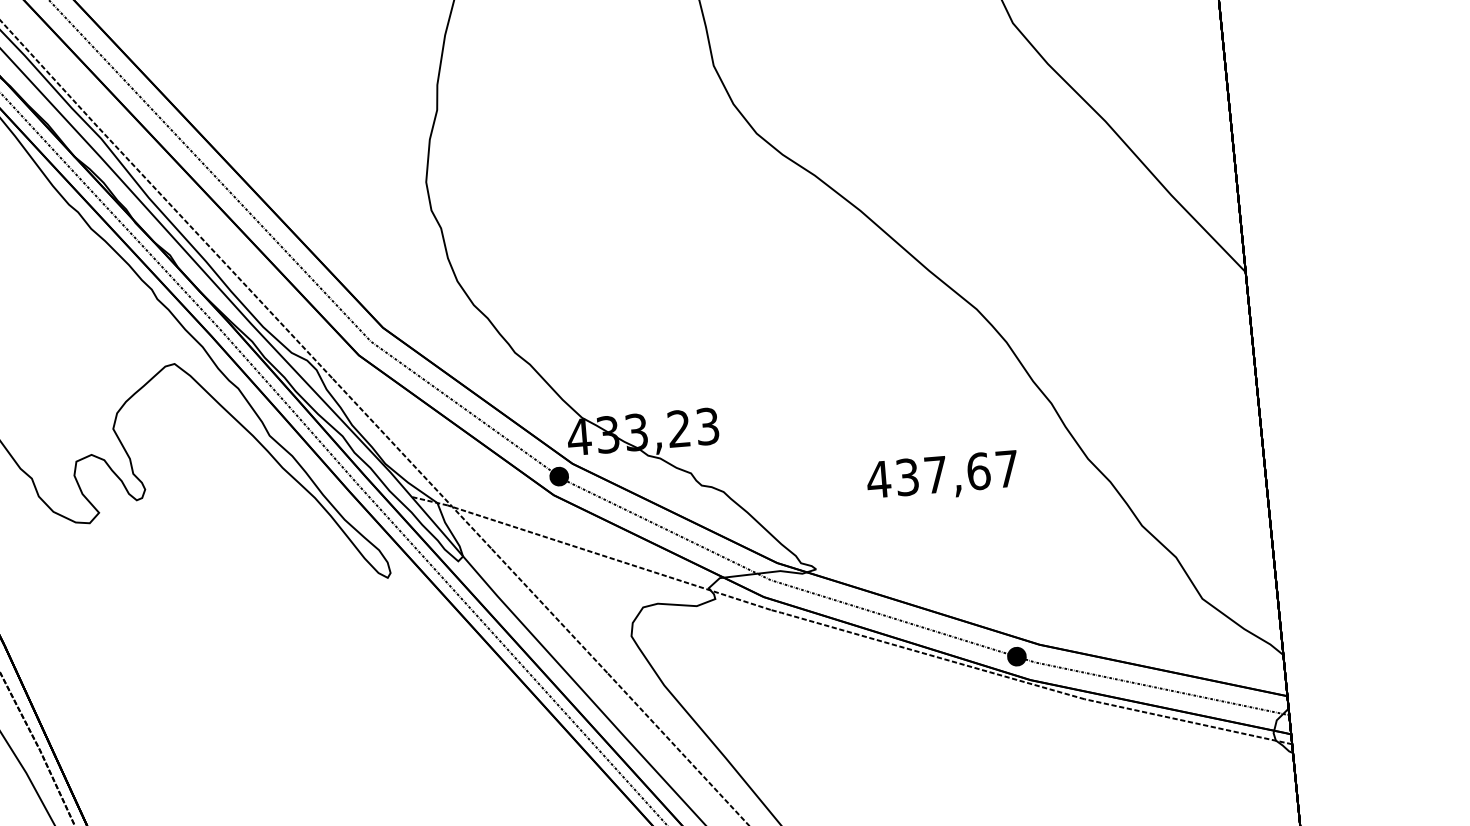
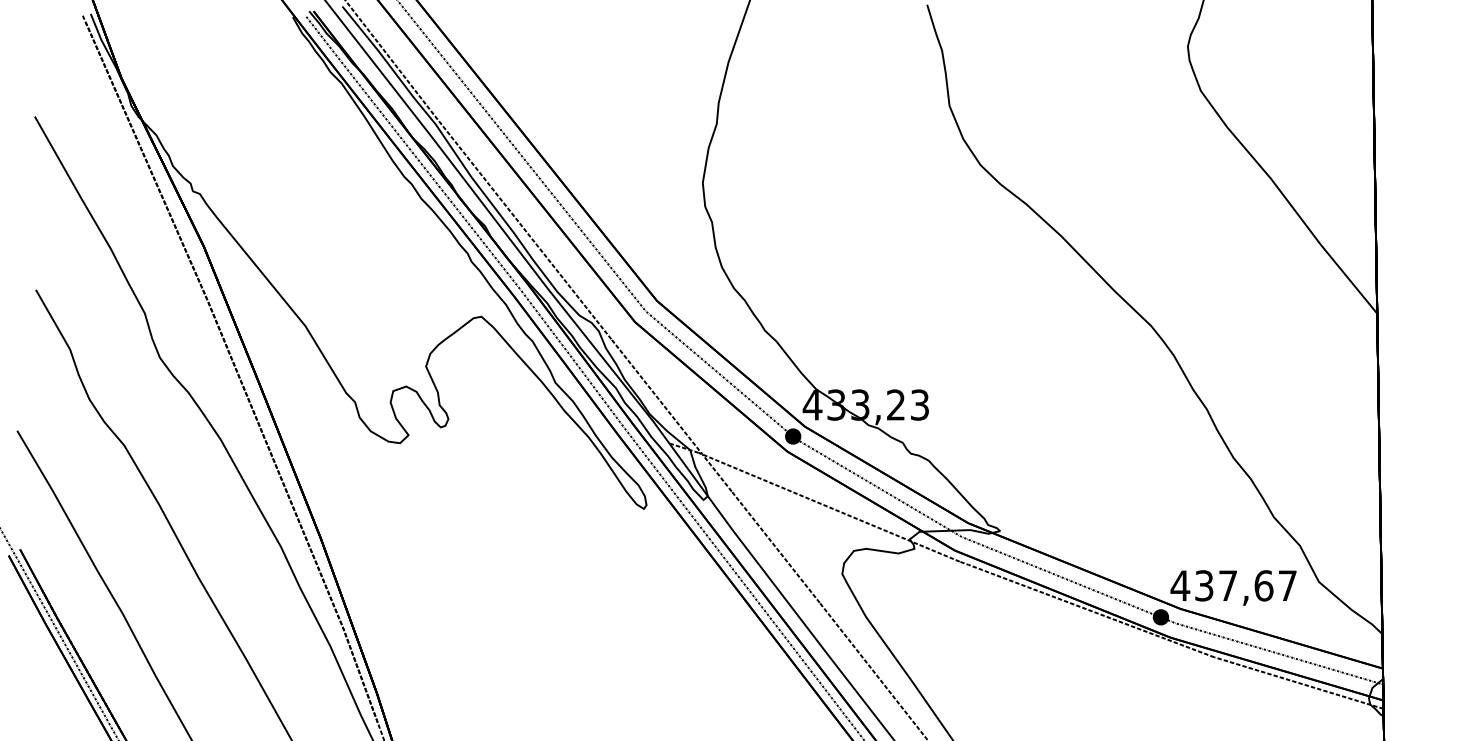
text: (942, 476) -> (1233, 587), moved

